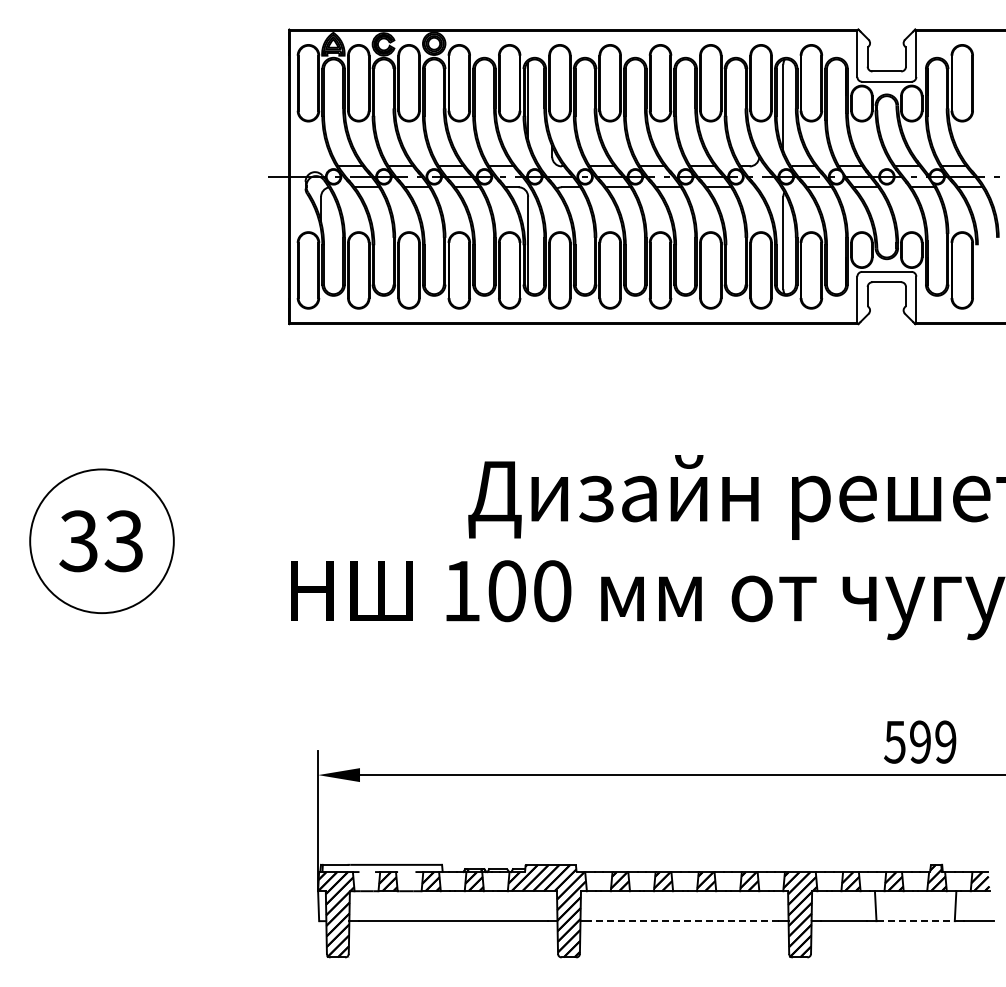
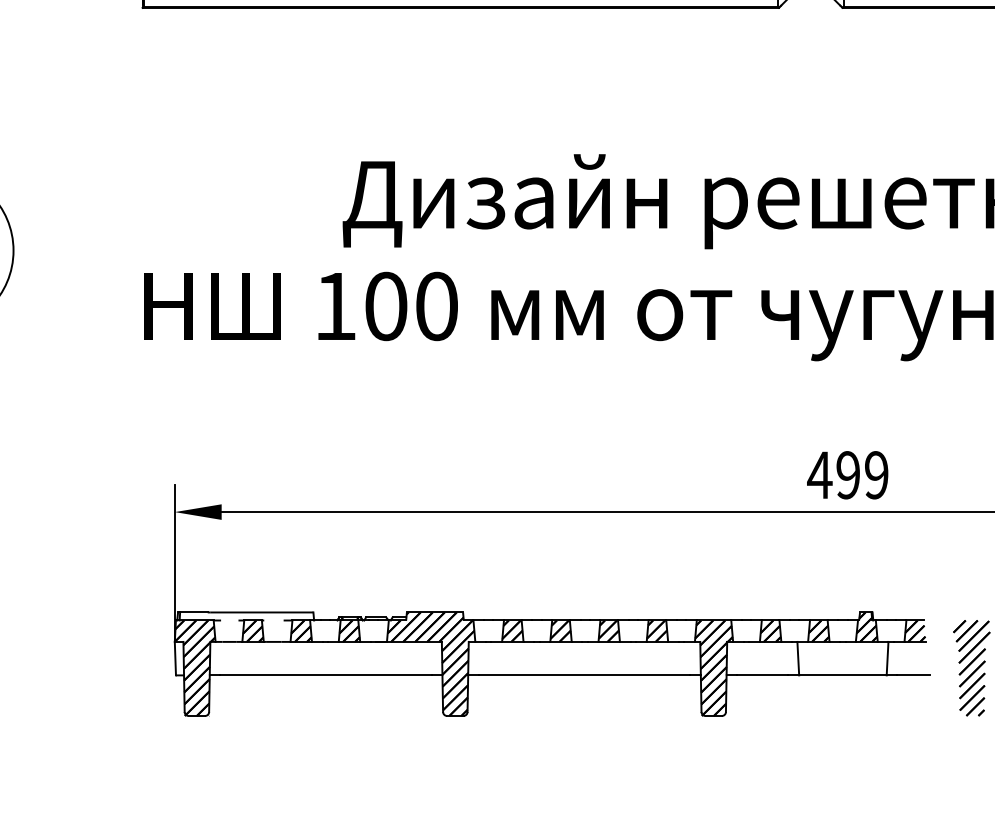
text: (894, 742) -> (819, 475), 599 -> 499
line: (684, 921) -> (584, 675), dashed -> solid
line: (916, 921) -> (843, 675), dashed -> solid

